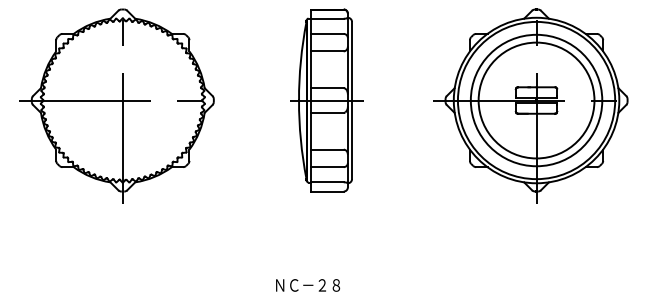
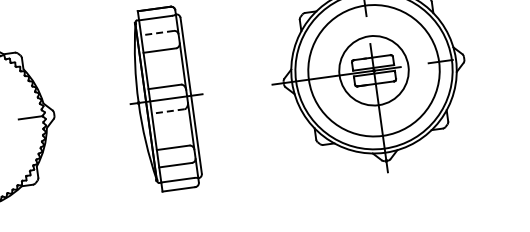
line: (327, 33) -> (157, 32), solid -> dashed
circle: (536, 100) -> (373, 70), size x0.6
line: (327, 112) -> (168, 110), solid -> dashed

